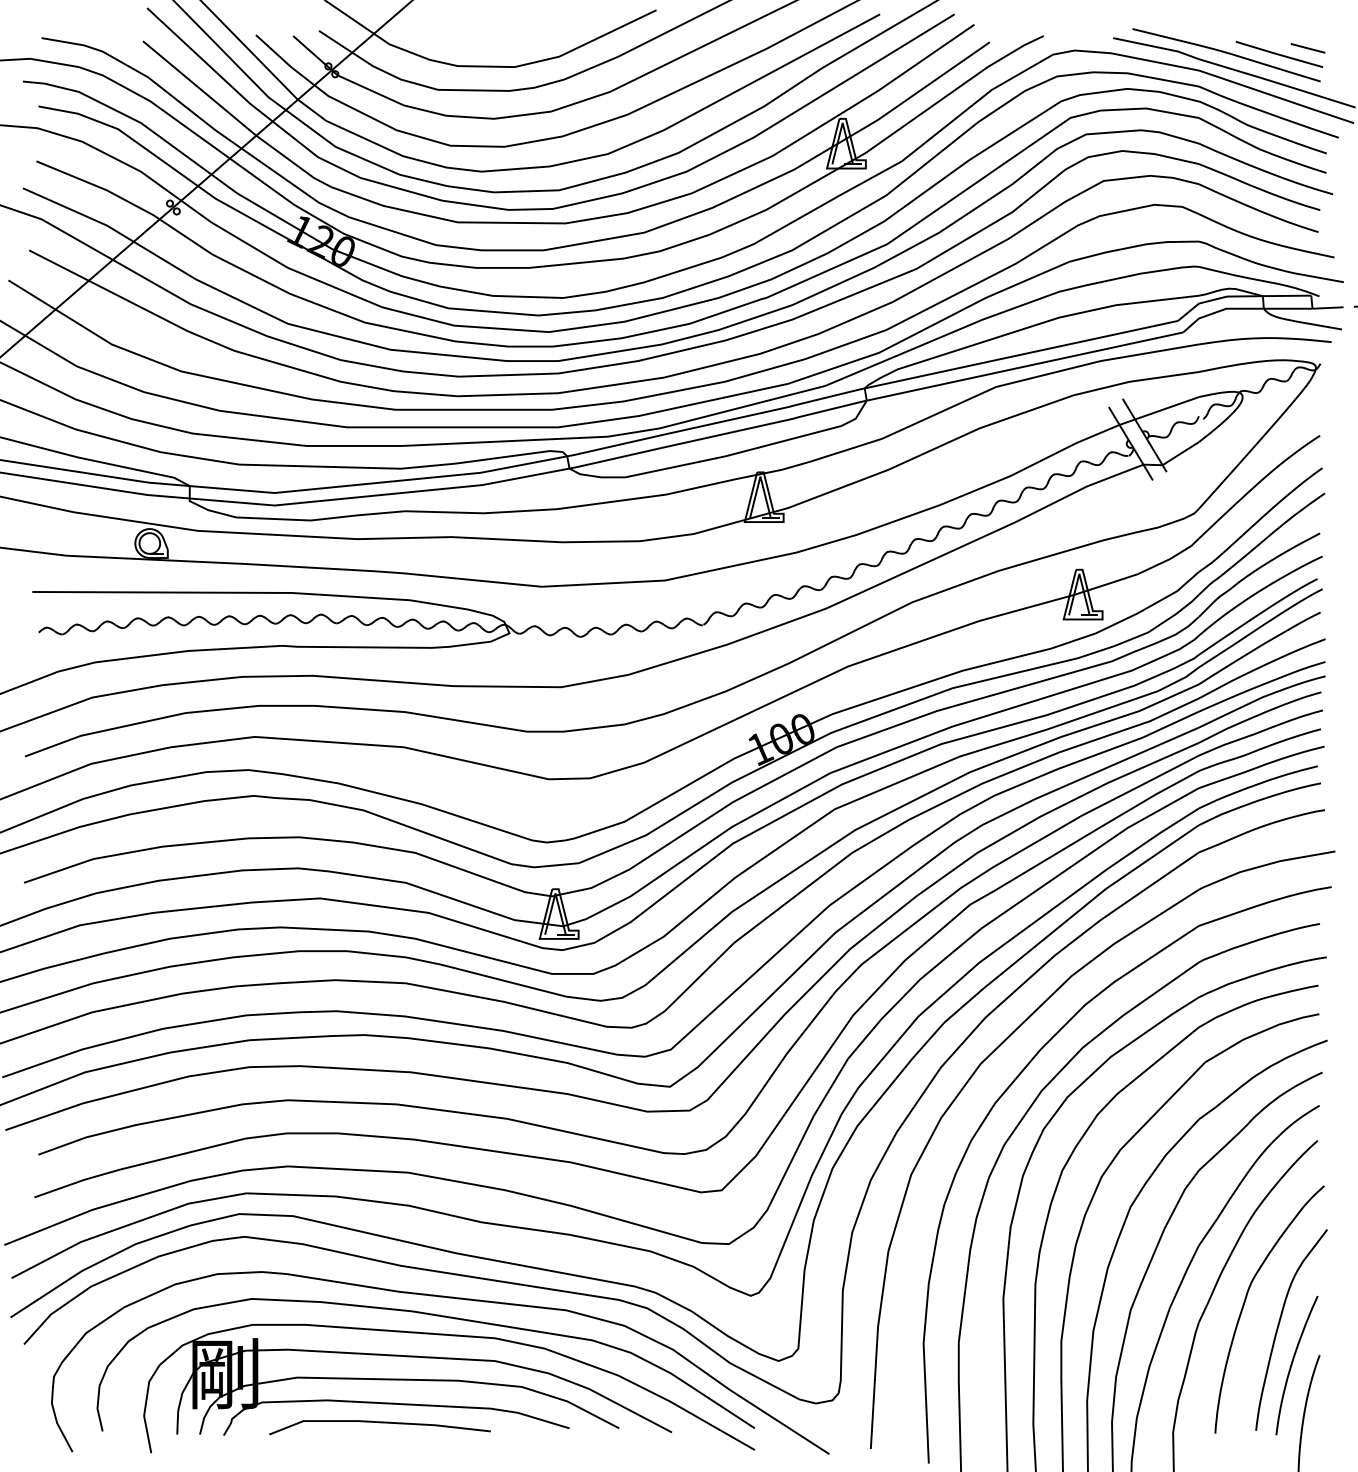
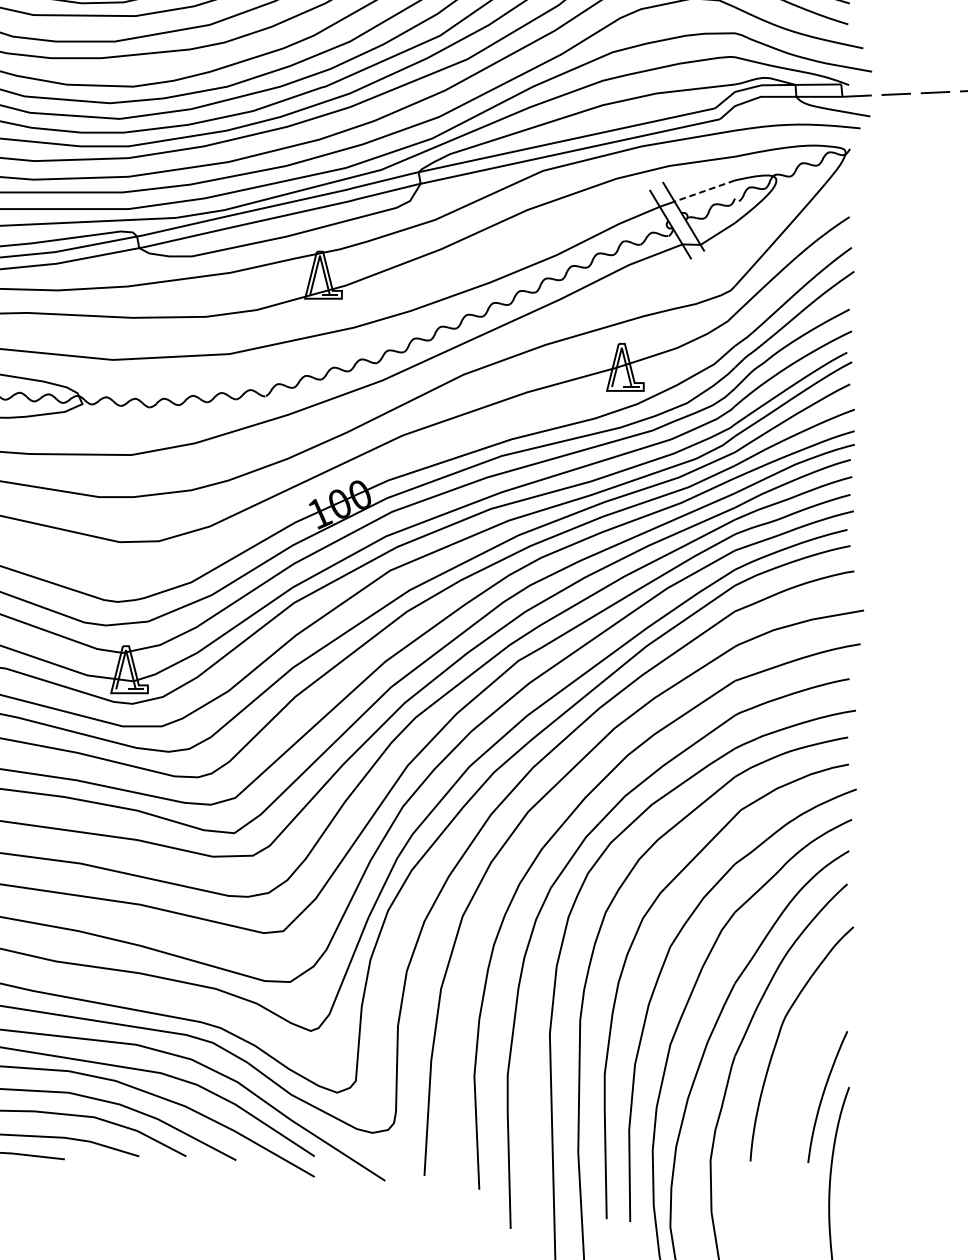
line: (1167, 408) -> (705, 191), solid -> dashed
curve: (1279, 1326) -> (811, 1060), removed

